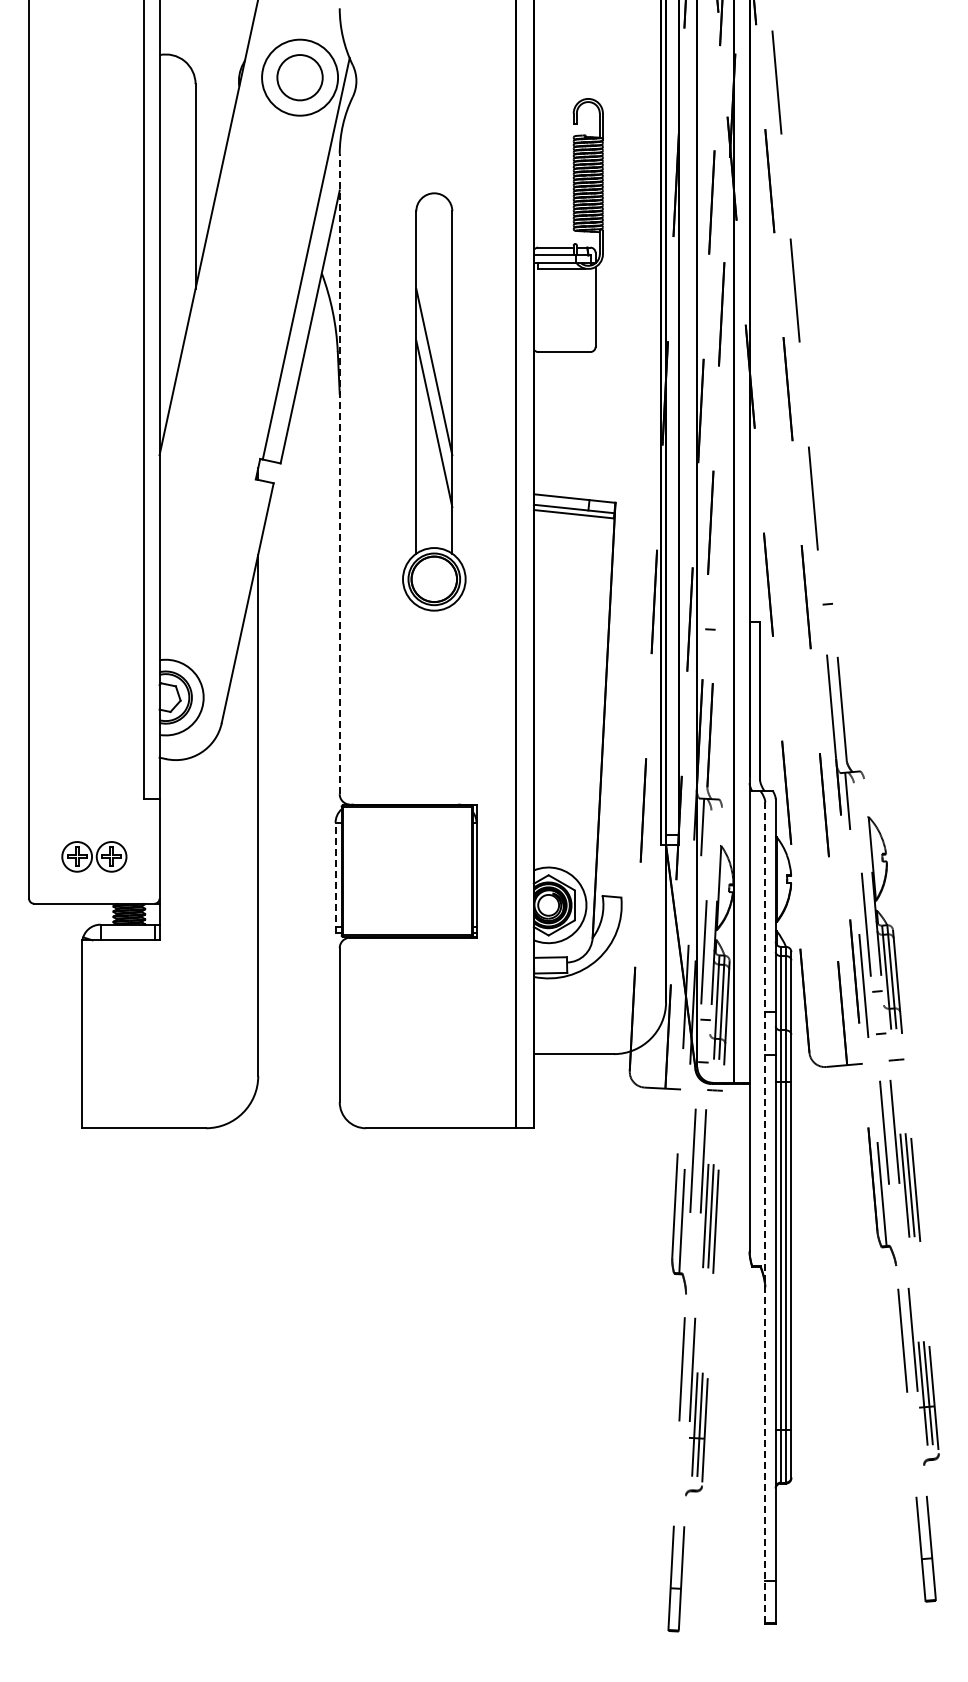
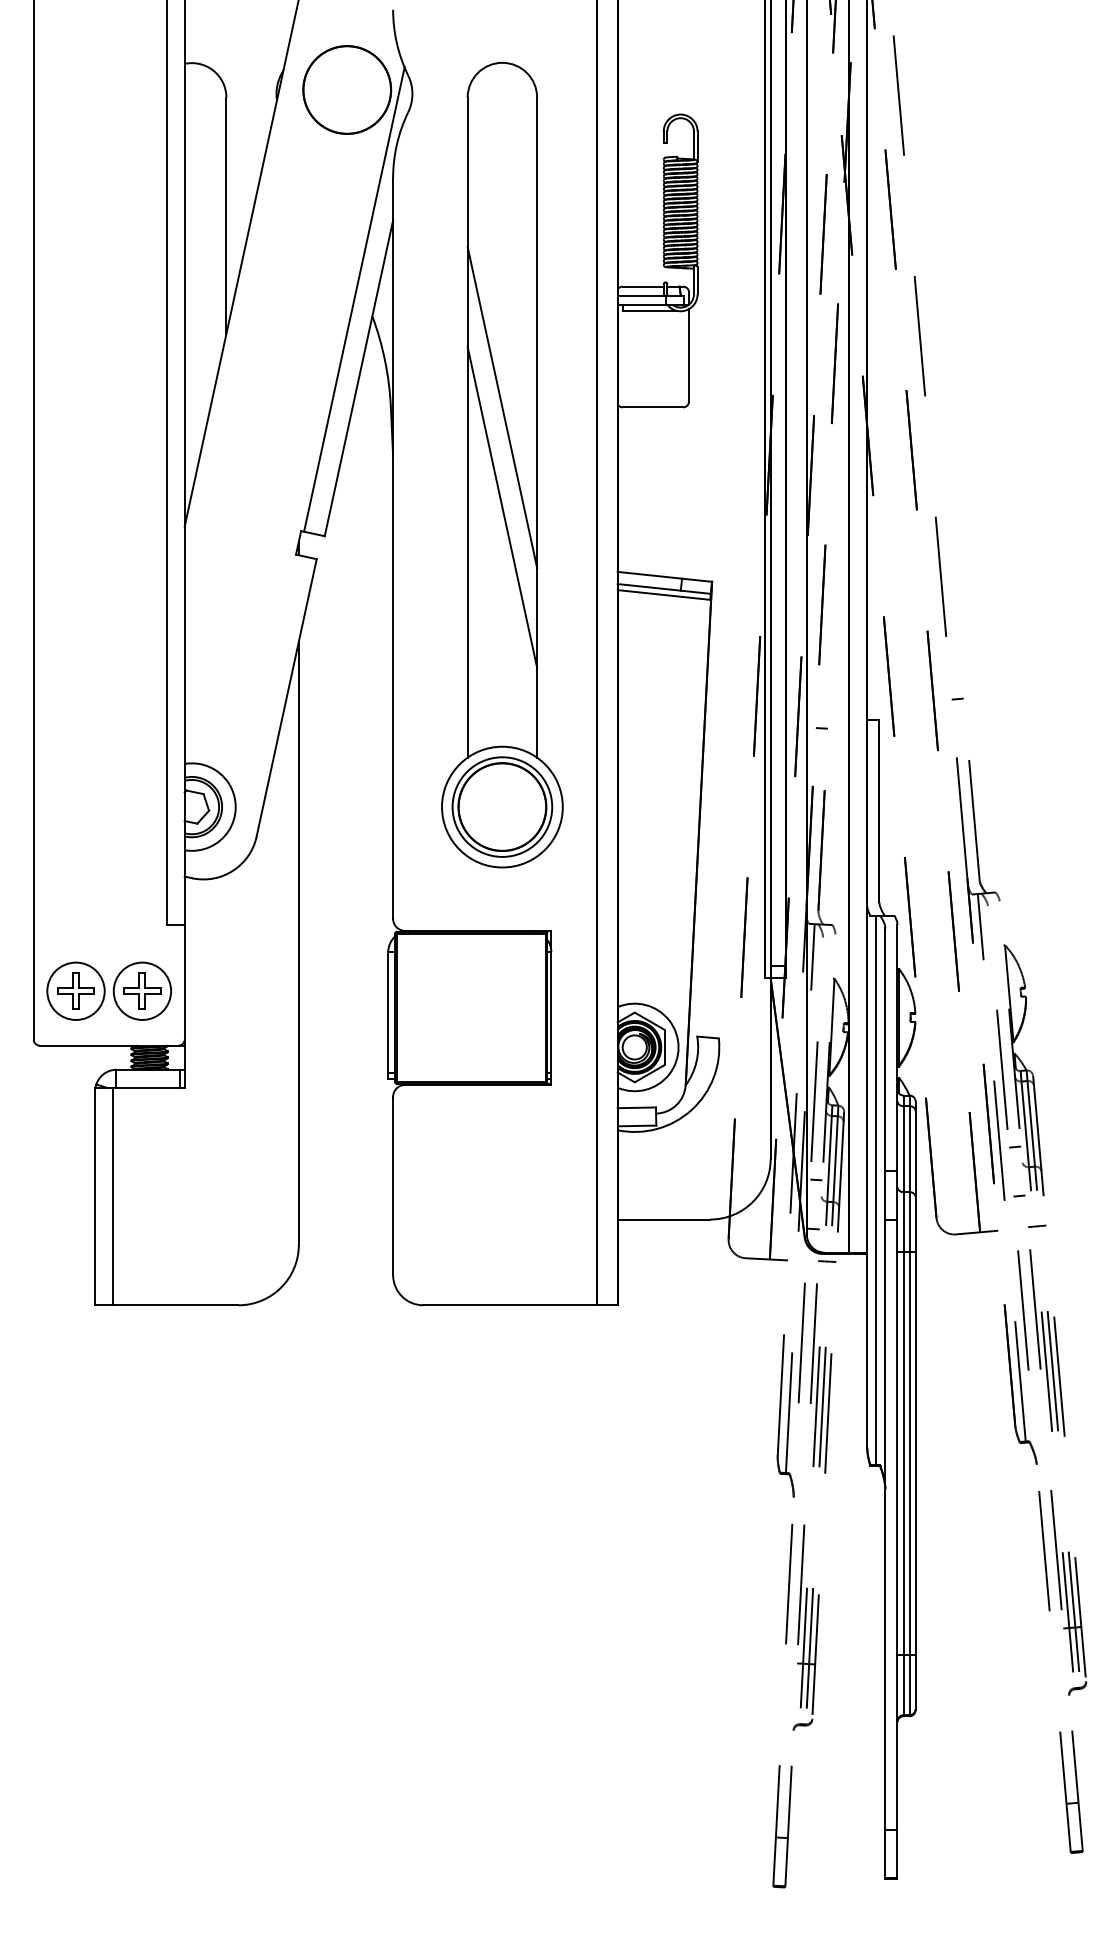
circle: (299, 77) -> (346, 89), size x1.67
part: (434, 401) -> (502, 464), size x1.67
line: (339, 473) -> (392, 547), dashed -> solid
part: (94, 856) -> (109, 990), size x1.67
line: (335, 877) -> (388, 1015), dashed -> solid
line: (757, 1028) -> (876, 1189), added
line: (97, 1034) -> (112, 1196), added
line: (765, 1212) -> (885, 1402), dashed -> solid

